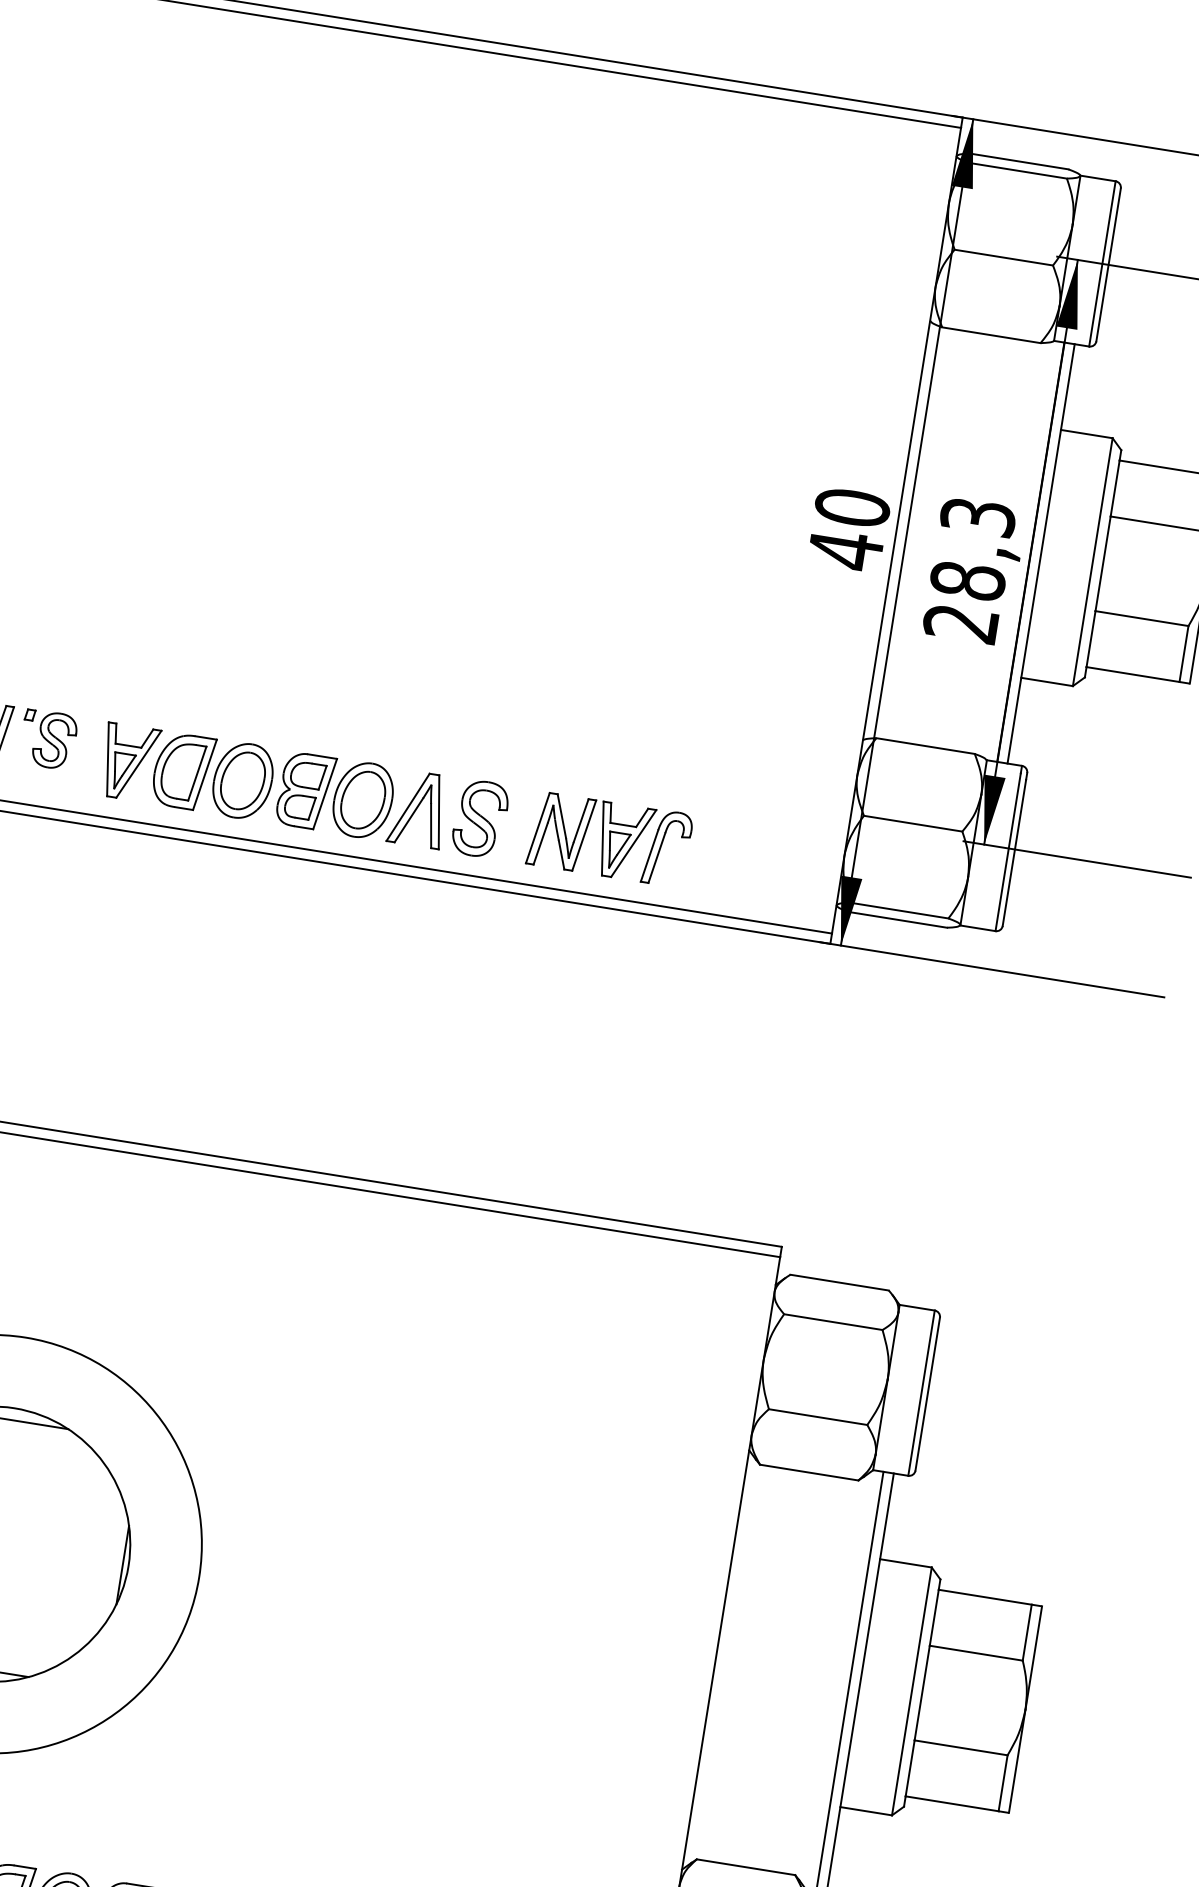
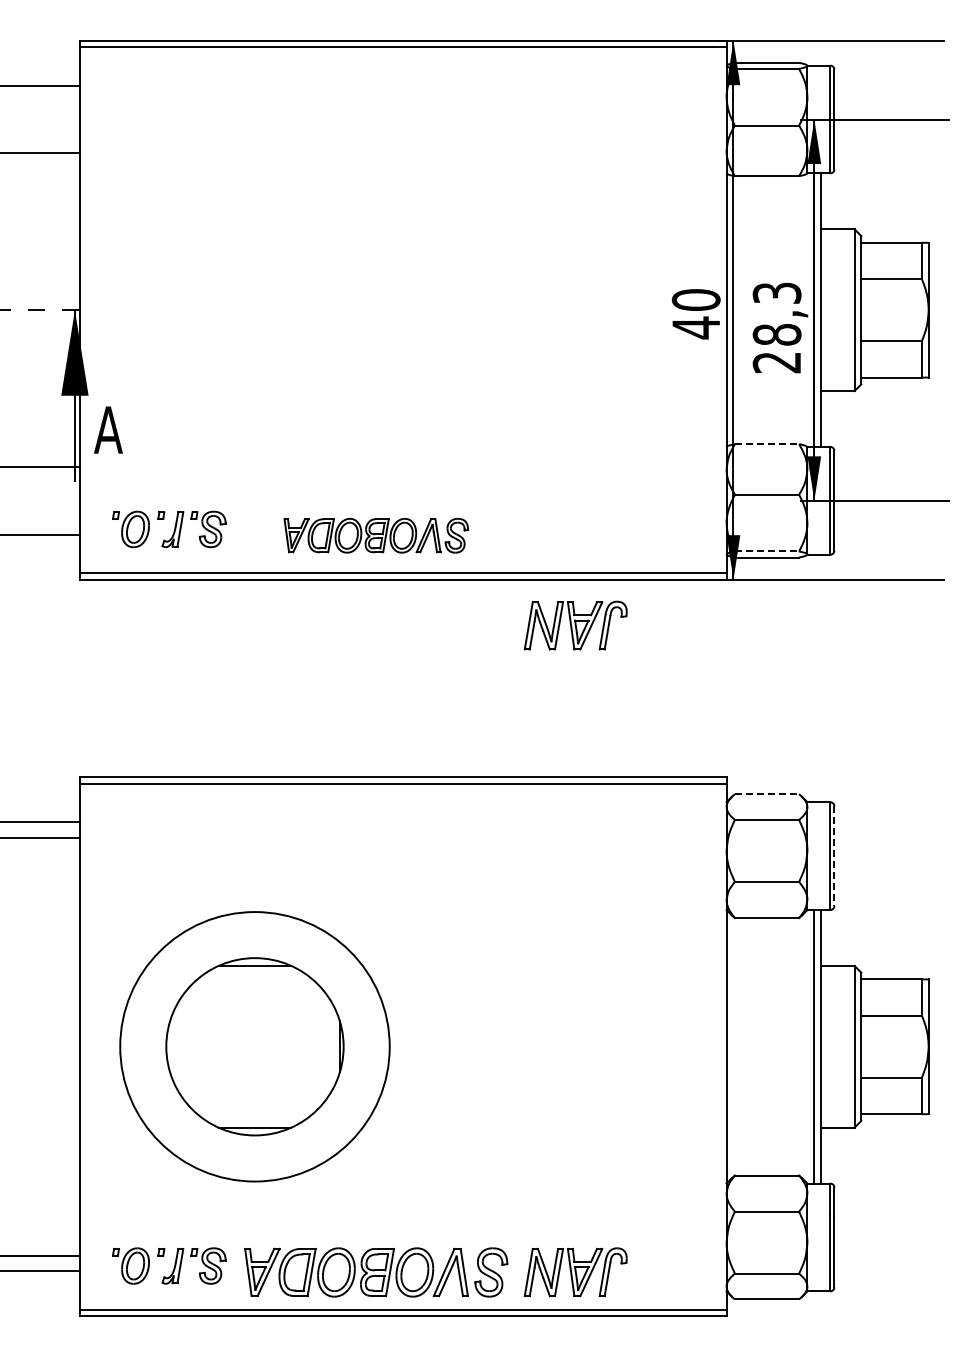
line: (926, 746) -> (767, 444), solid -> dashed
part: (304, 790) -> (376, 535), size x0.7
part: (609, 839) -> (575, 625), moved
line: (899, 910) -> (767, 551), solid -> dashed
line: (840, 1283) -> (767, 794), solid -> dashed
line: (927, 1394) -> (834, 856), solid -> dashed

